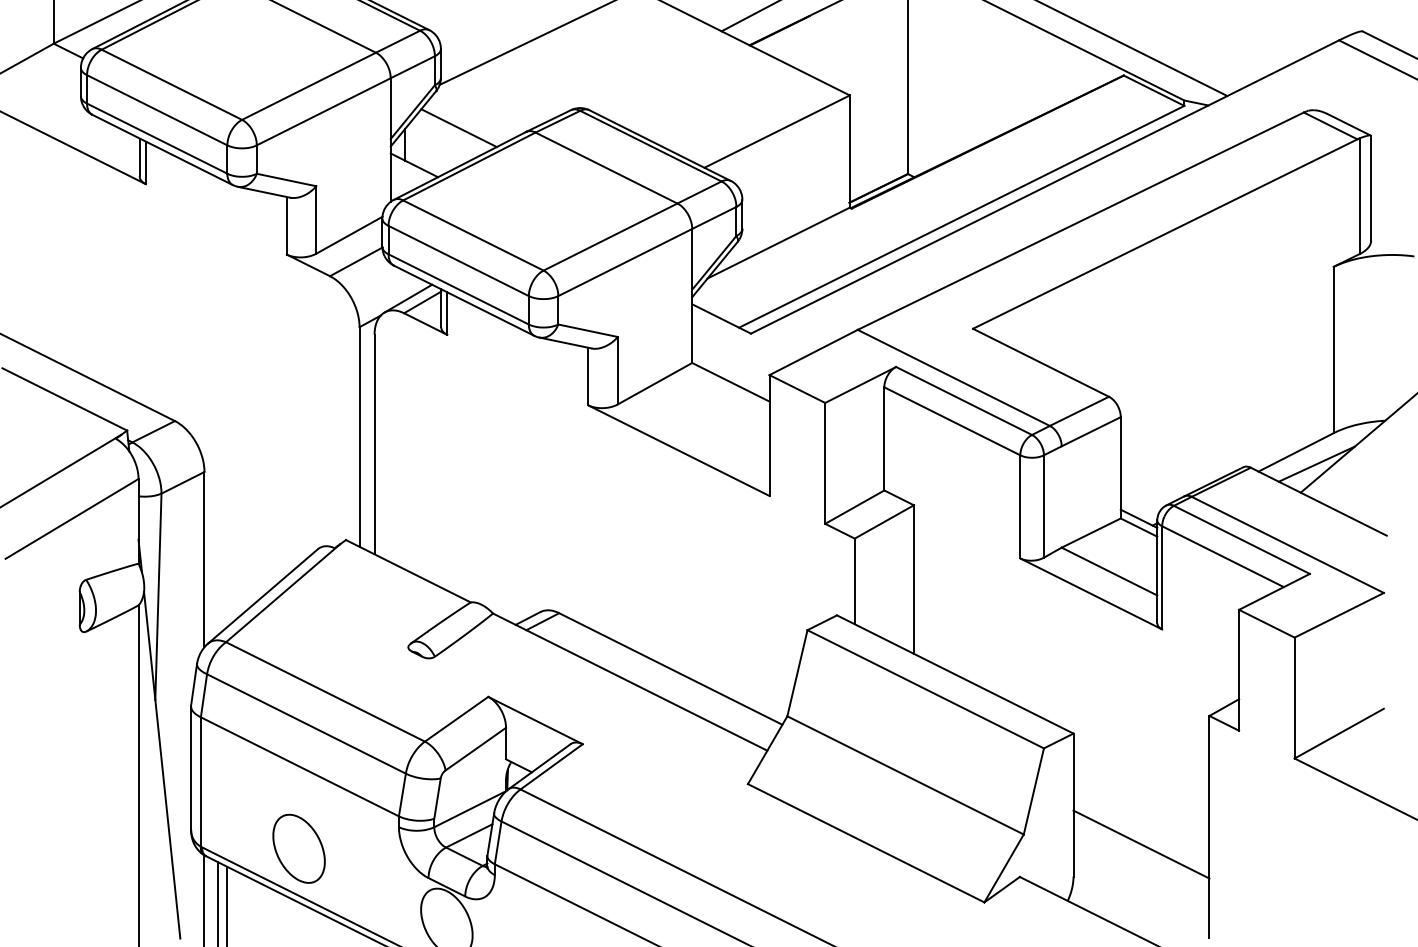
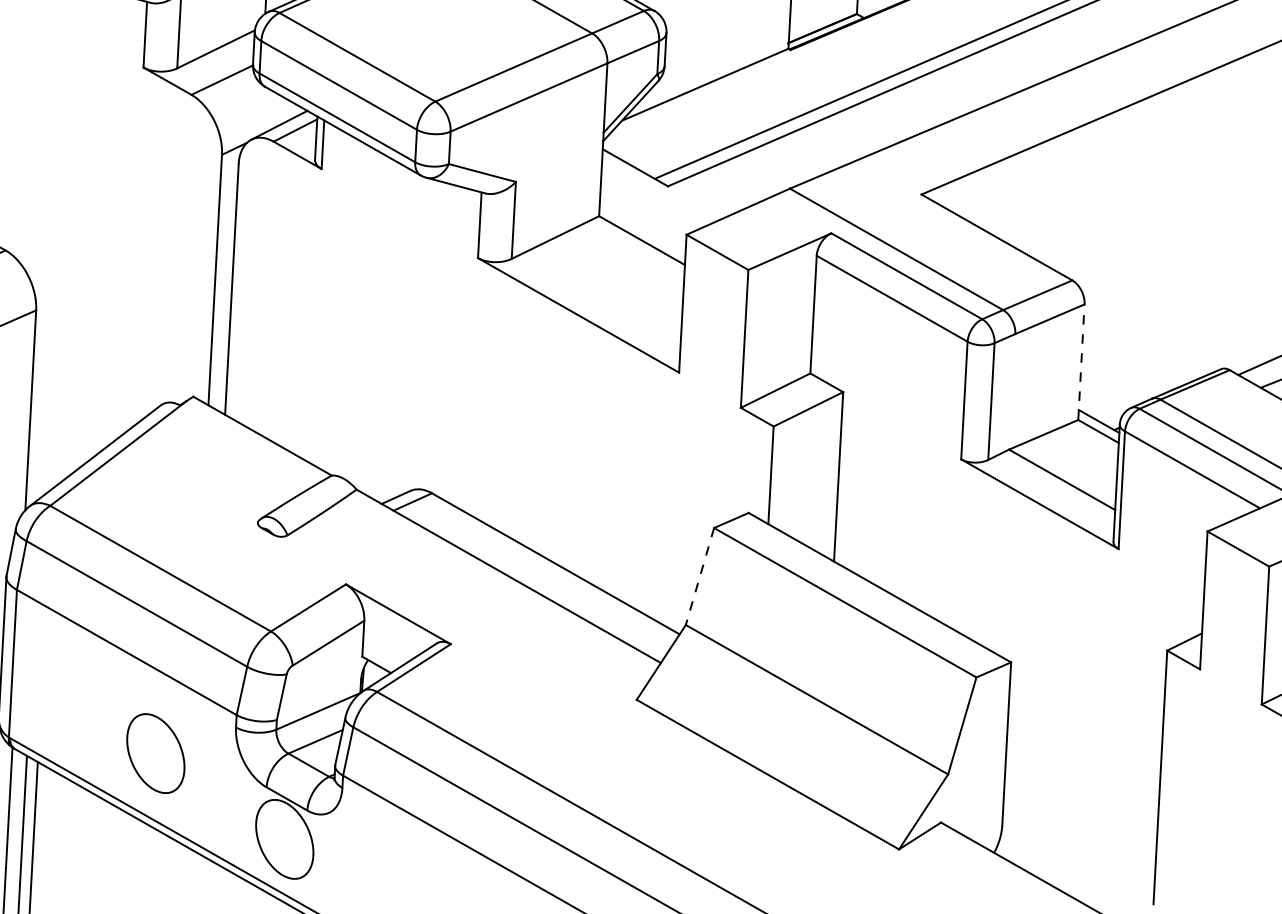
line: (1120, 467) -> (1081, 361), solid -> dashed
line: (797, 673) -> (700, 576), solid -> dashed
line: (1141, 844) -> (1081, 793), removed
part: (298, 848) -> (155, 753), moved

